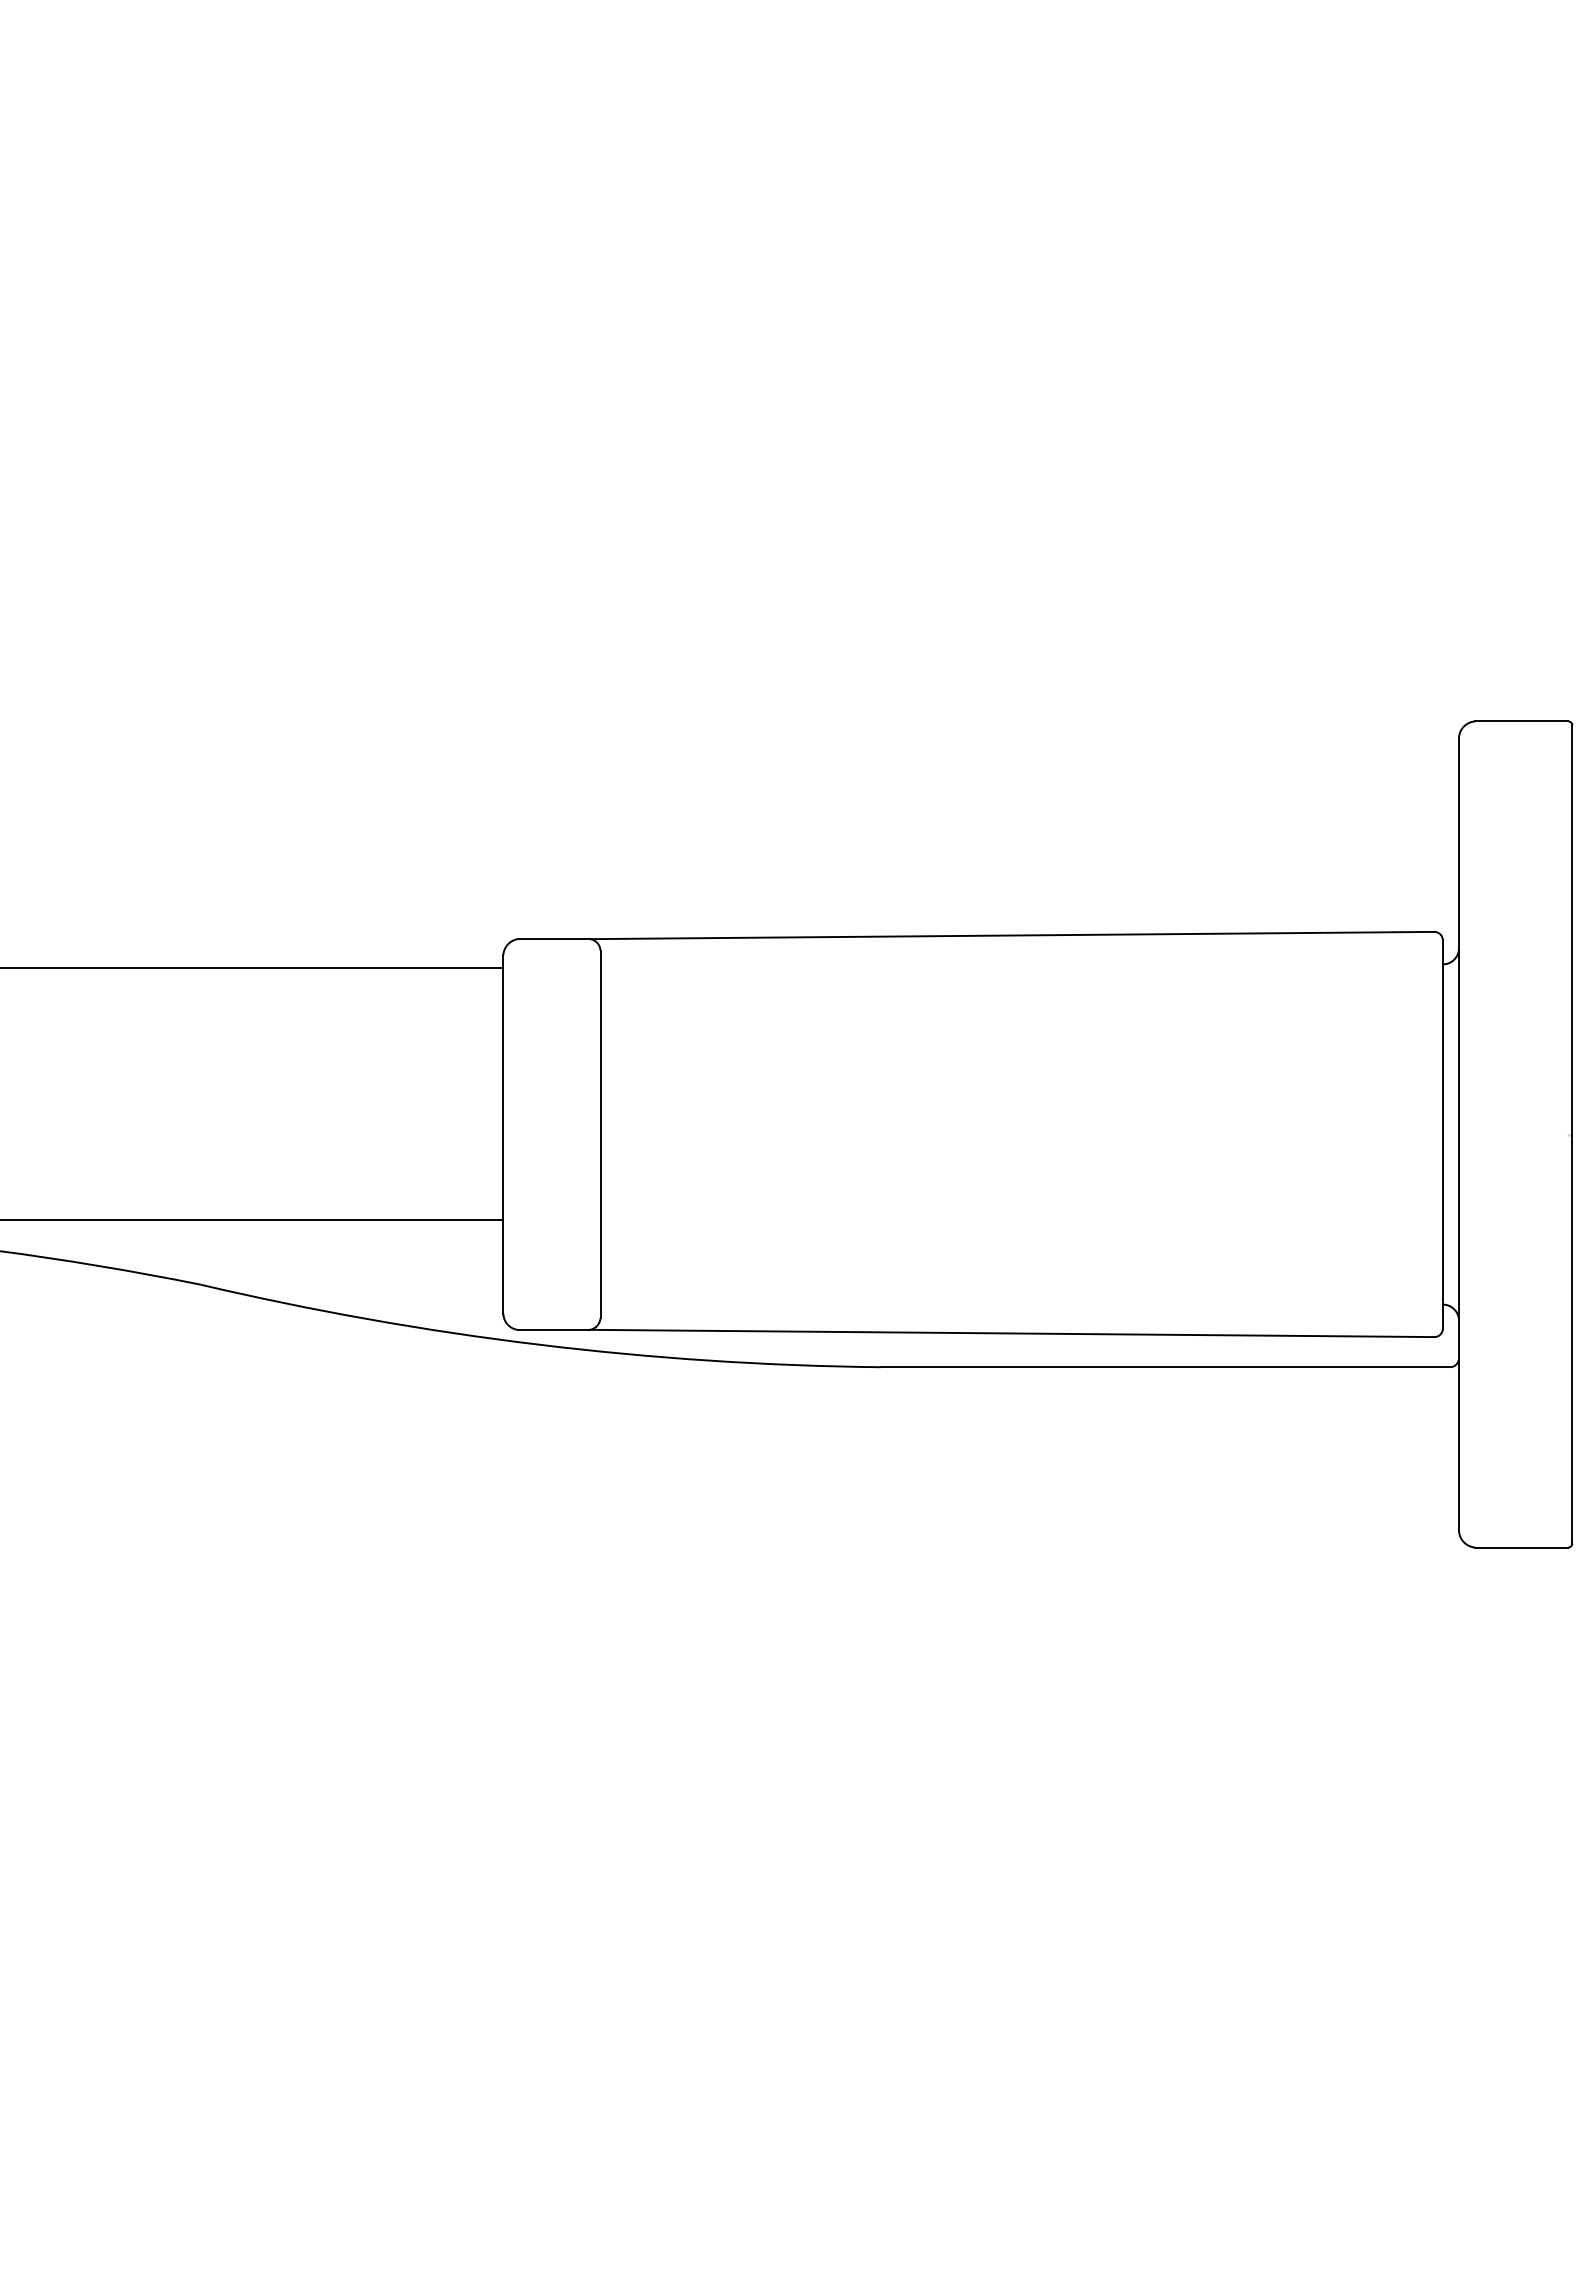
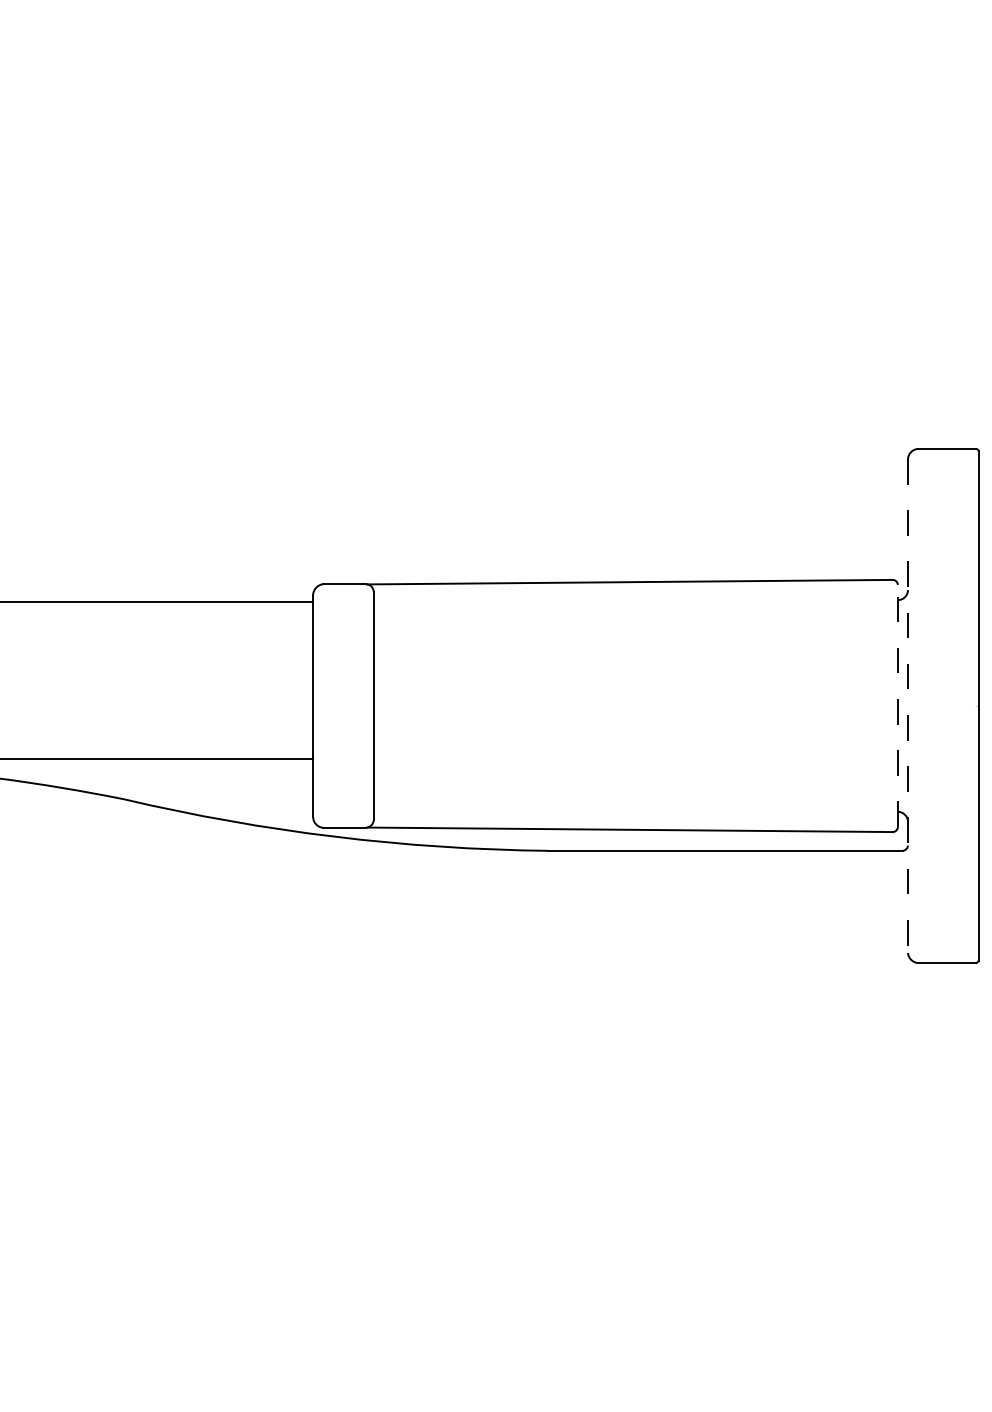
line: (1442, 1133) -> (897, 705), solid -> dashed
line: (1458, 1133) -> (907, 705), solid -> dashed

